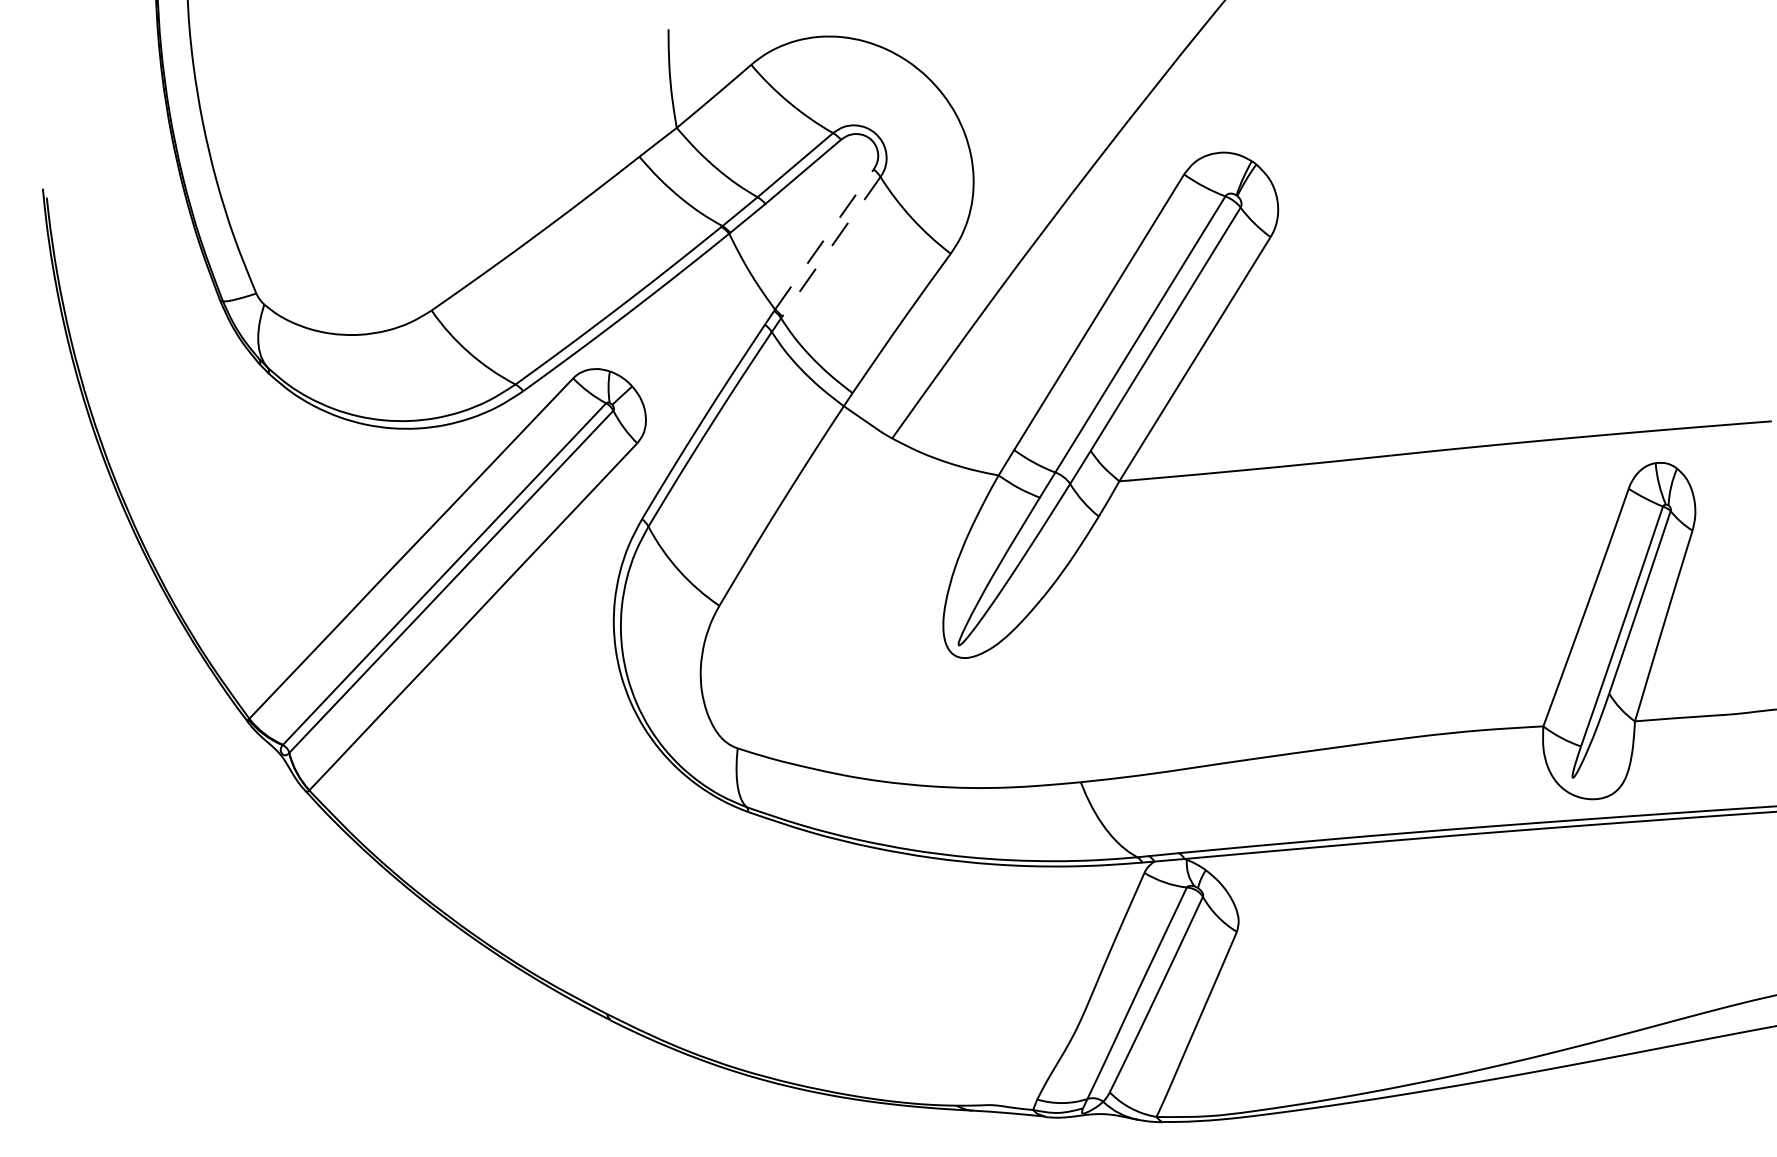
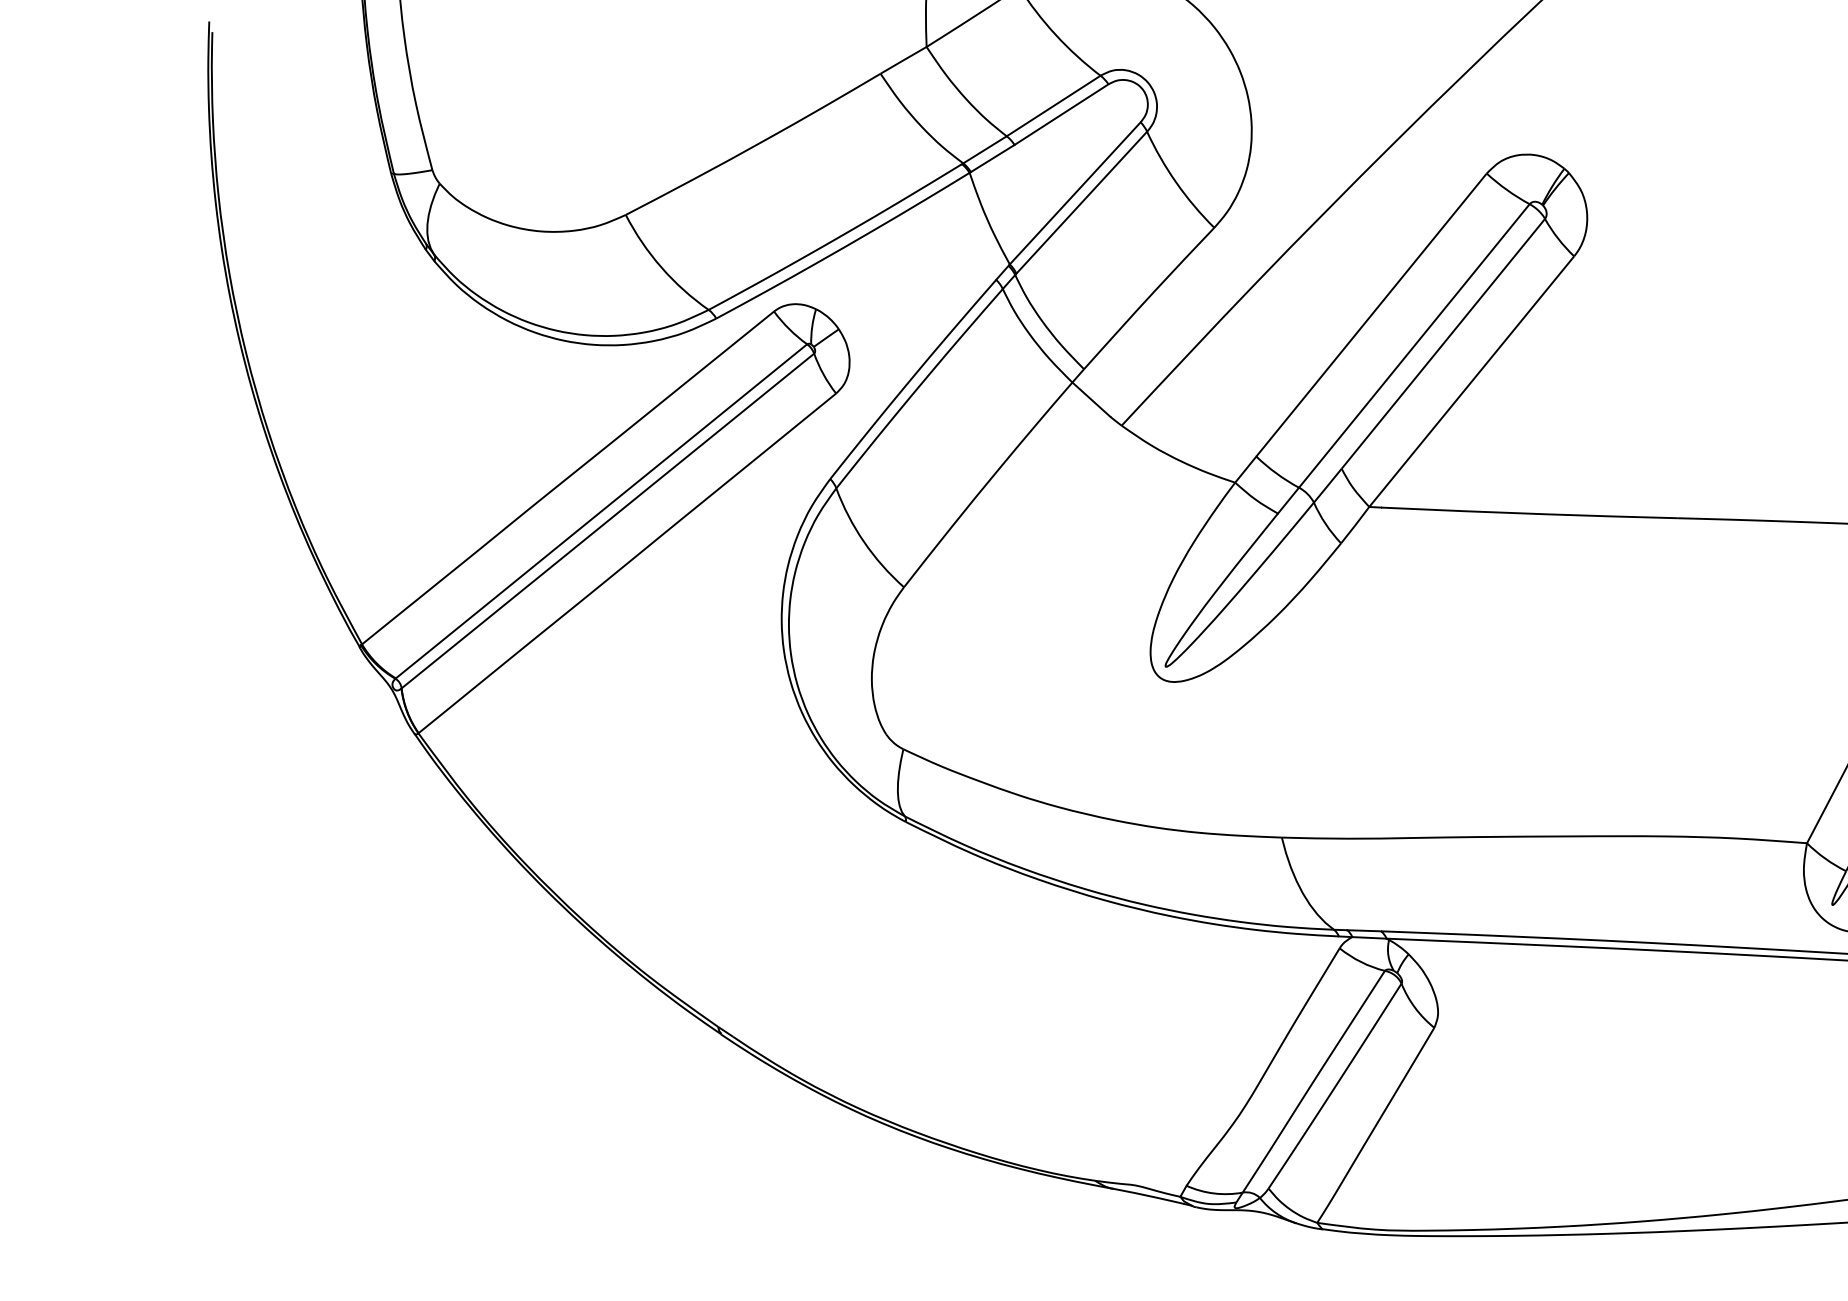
line: (824, 239) -> (1075, 193), dashed -> solid
line: (831, 246) -> (1082, 202), dashed -> solid

